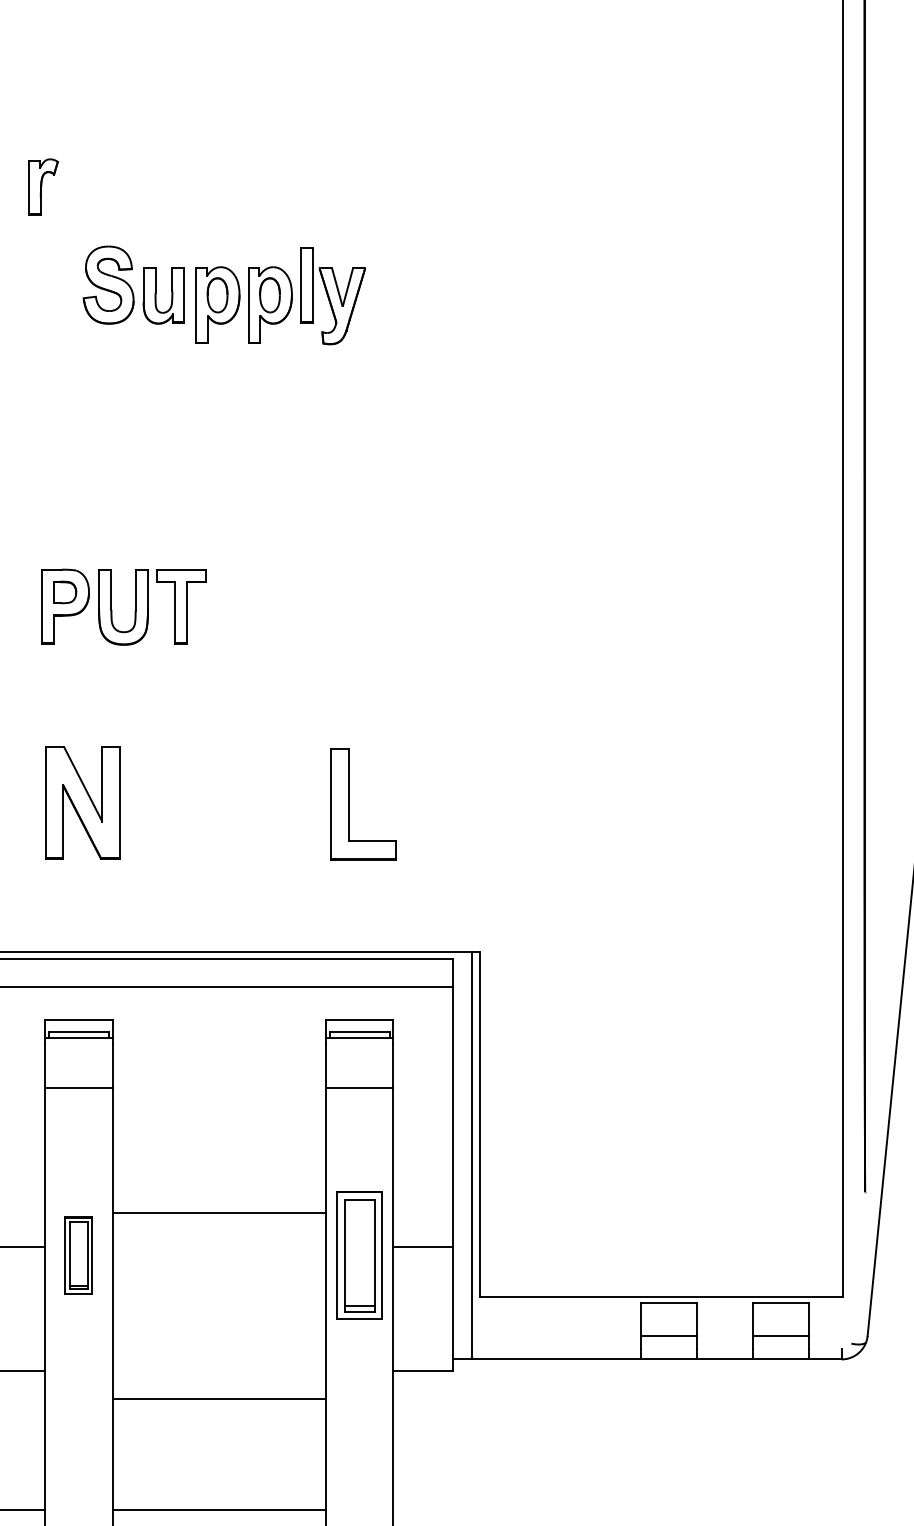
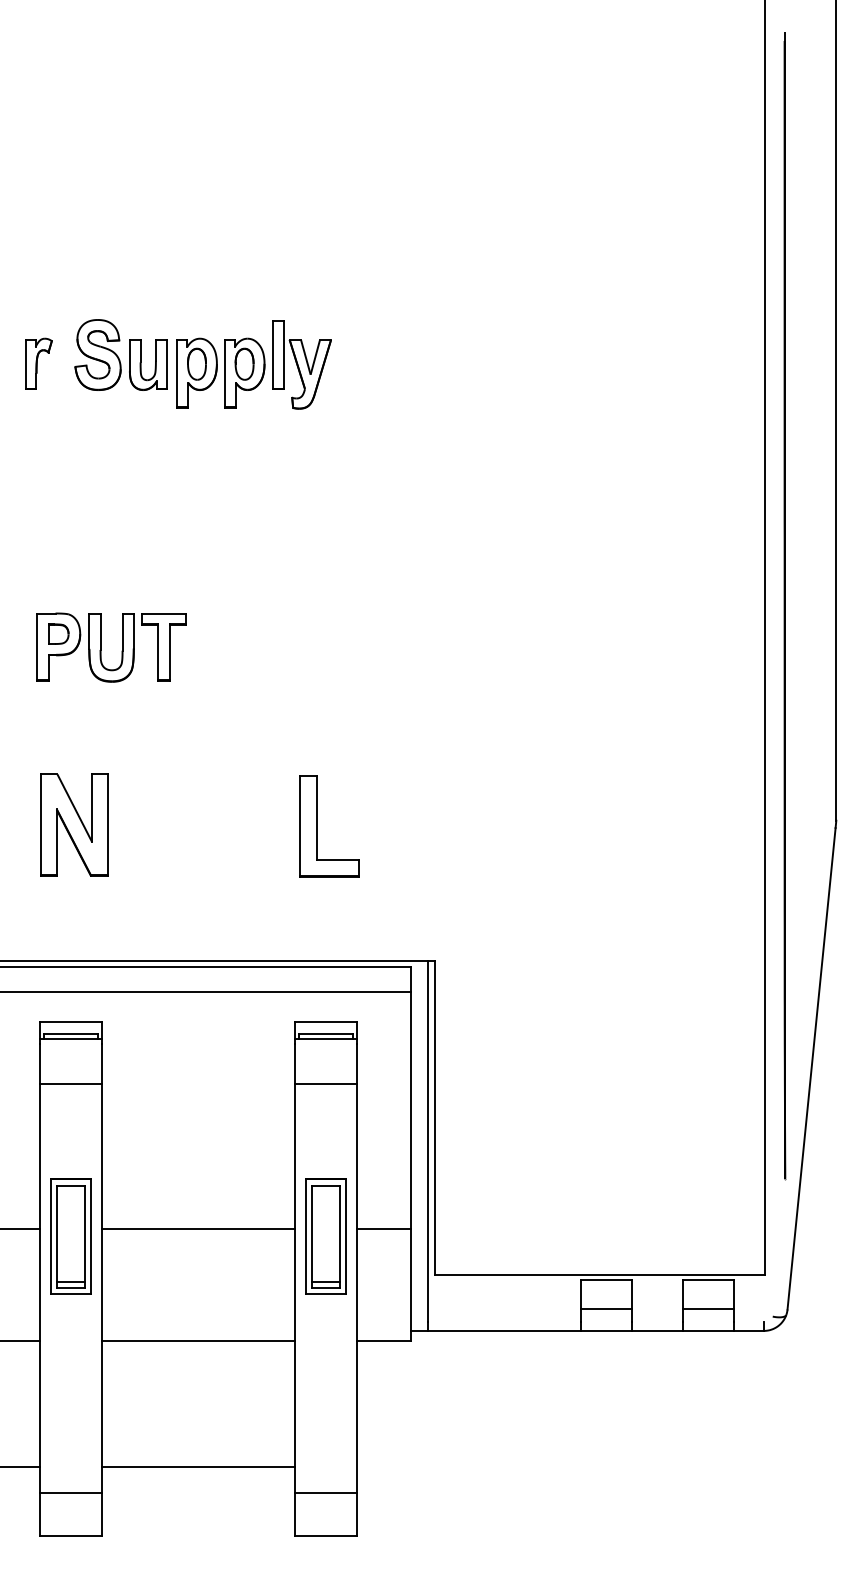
part: (43, 186) -> (38, 363), moved
line: (219, 1212) -> (198, 1228), moved
part: (78, 1255) -> (70, 1236), size x1.67
line: (219, 1399) -> (198, 1341), moved

